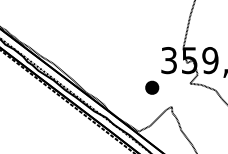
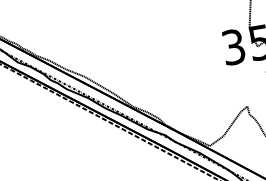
part: (152, 87) -> (218, 85), removed

